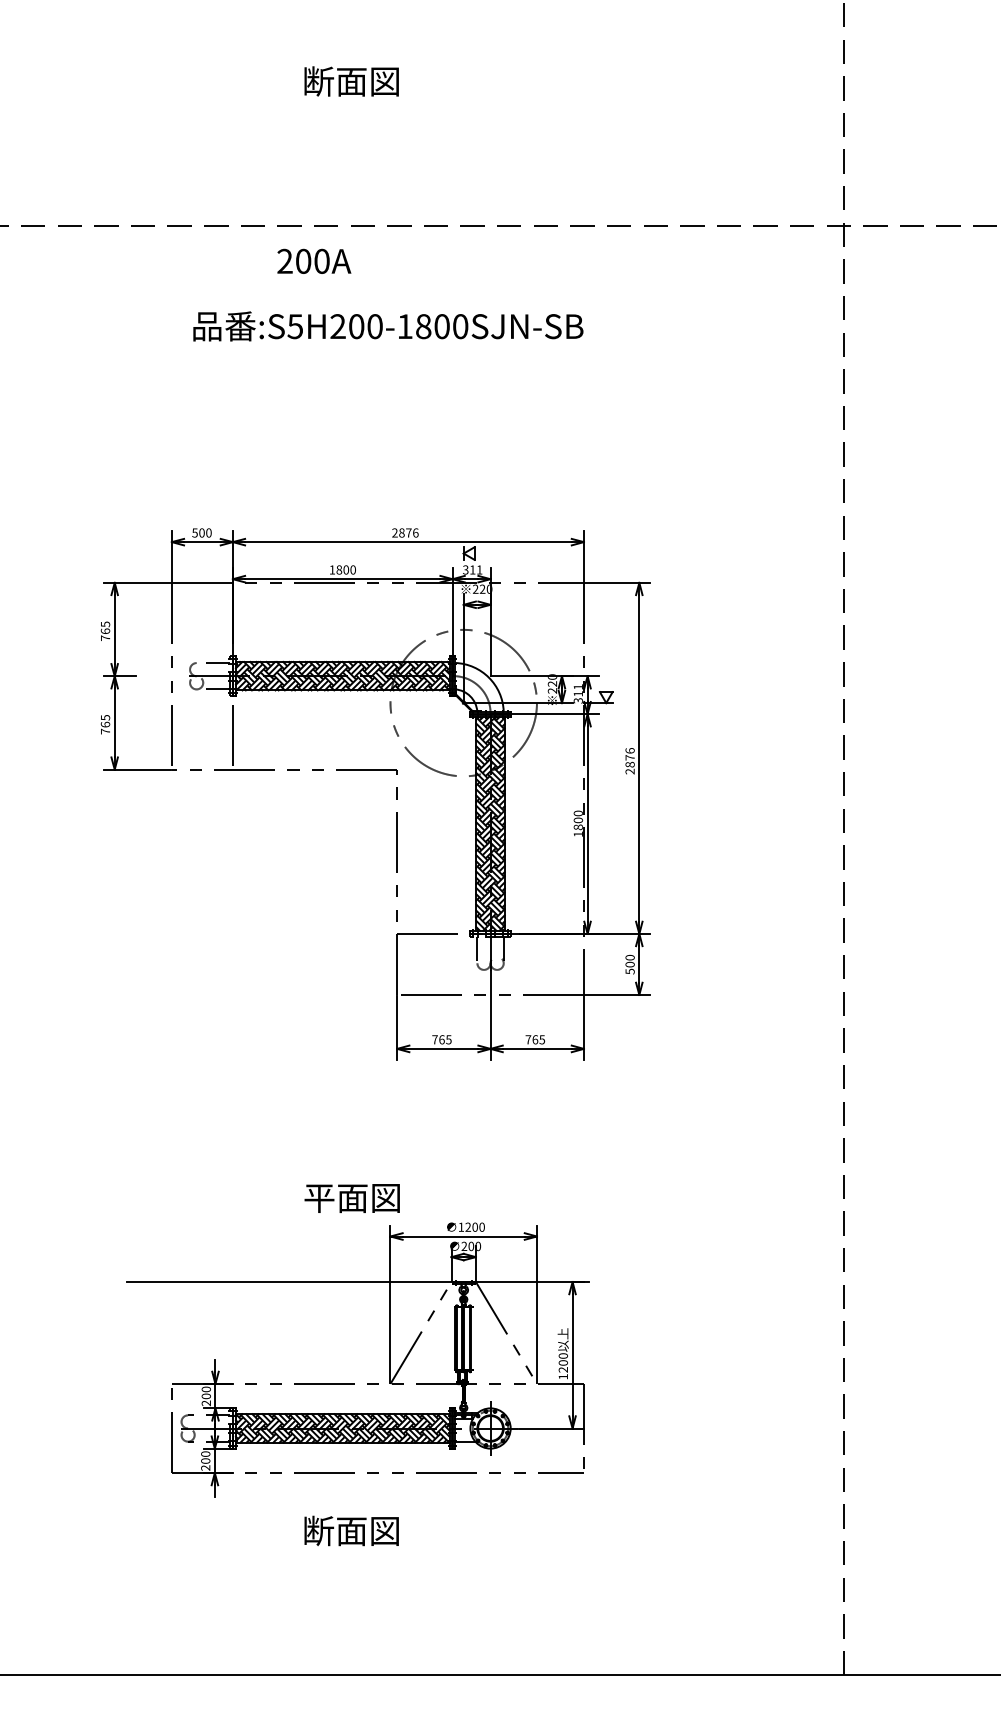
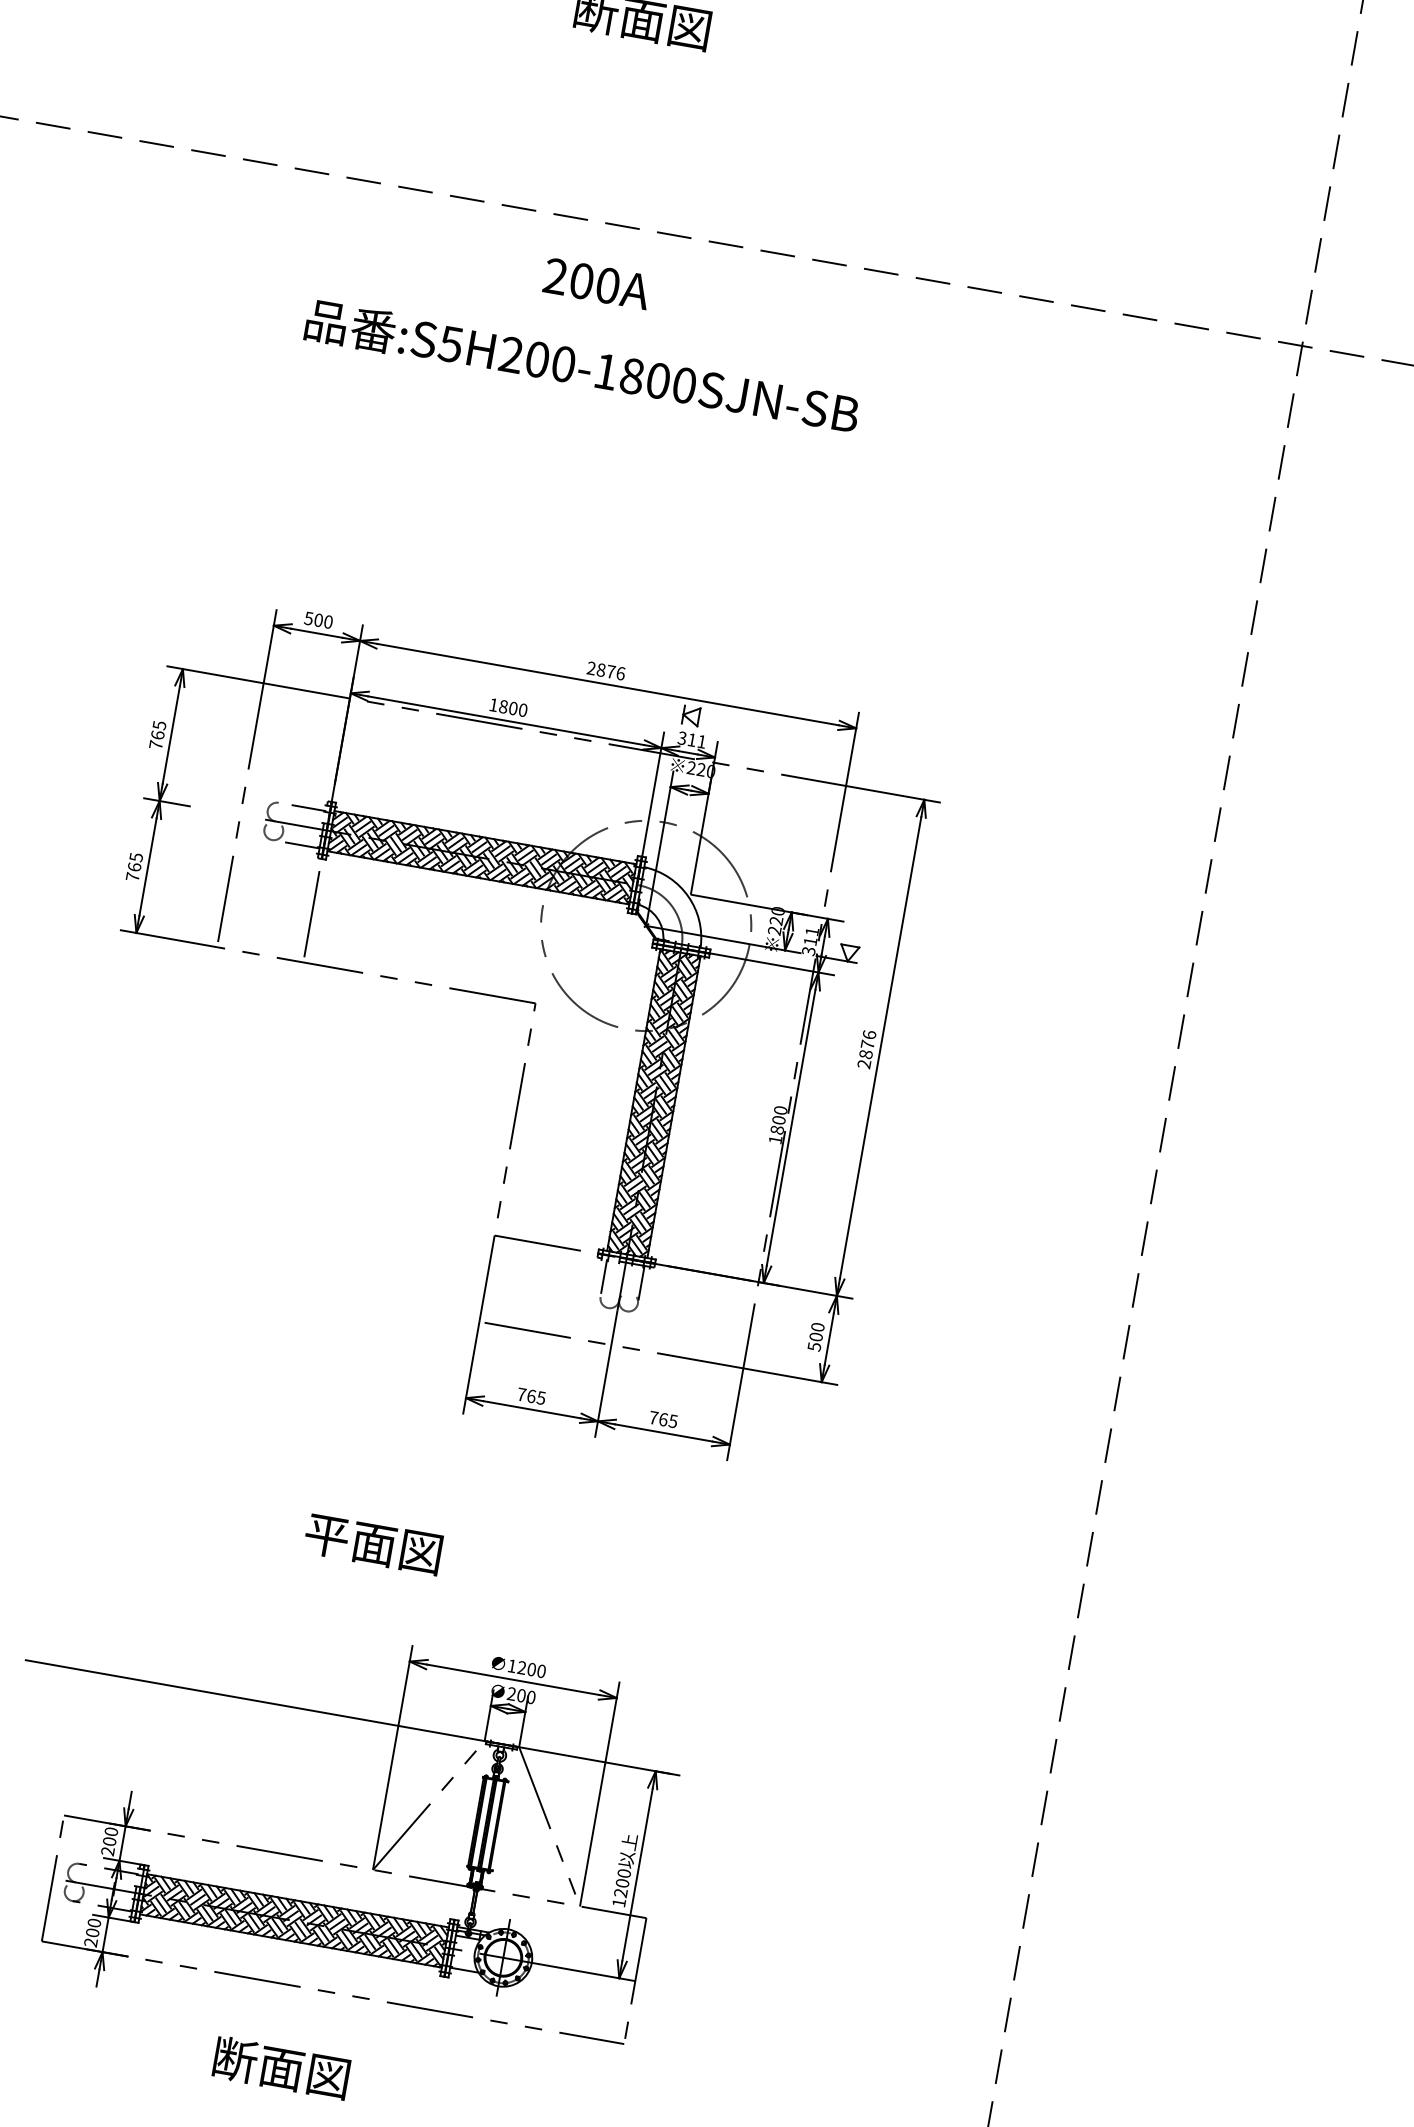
text: (314, 260) -> (597, 282), moved
text: (388, 326) -> (582, 367), moved
text: (351, 1198) -> (372, 1544), moved

